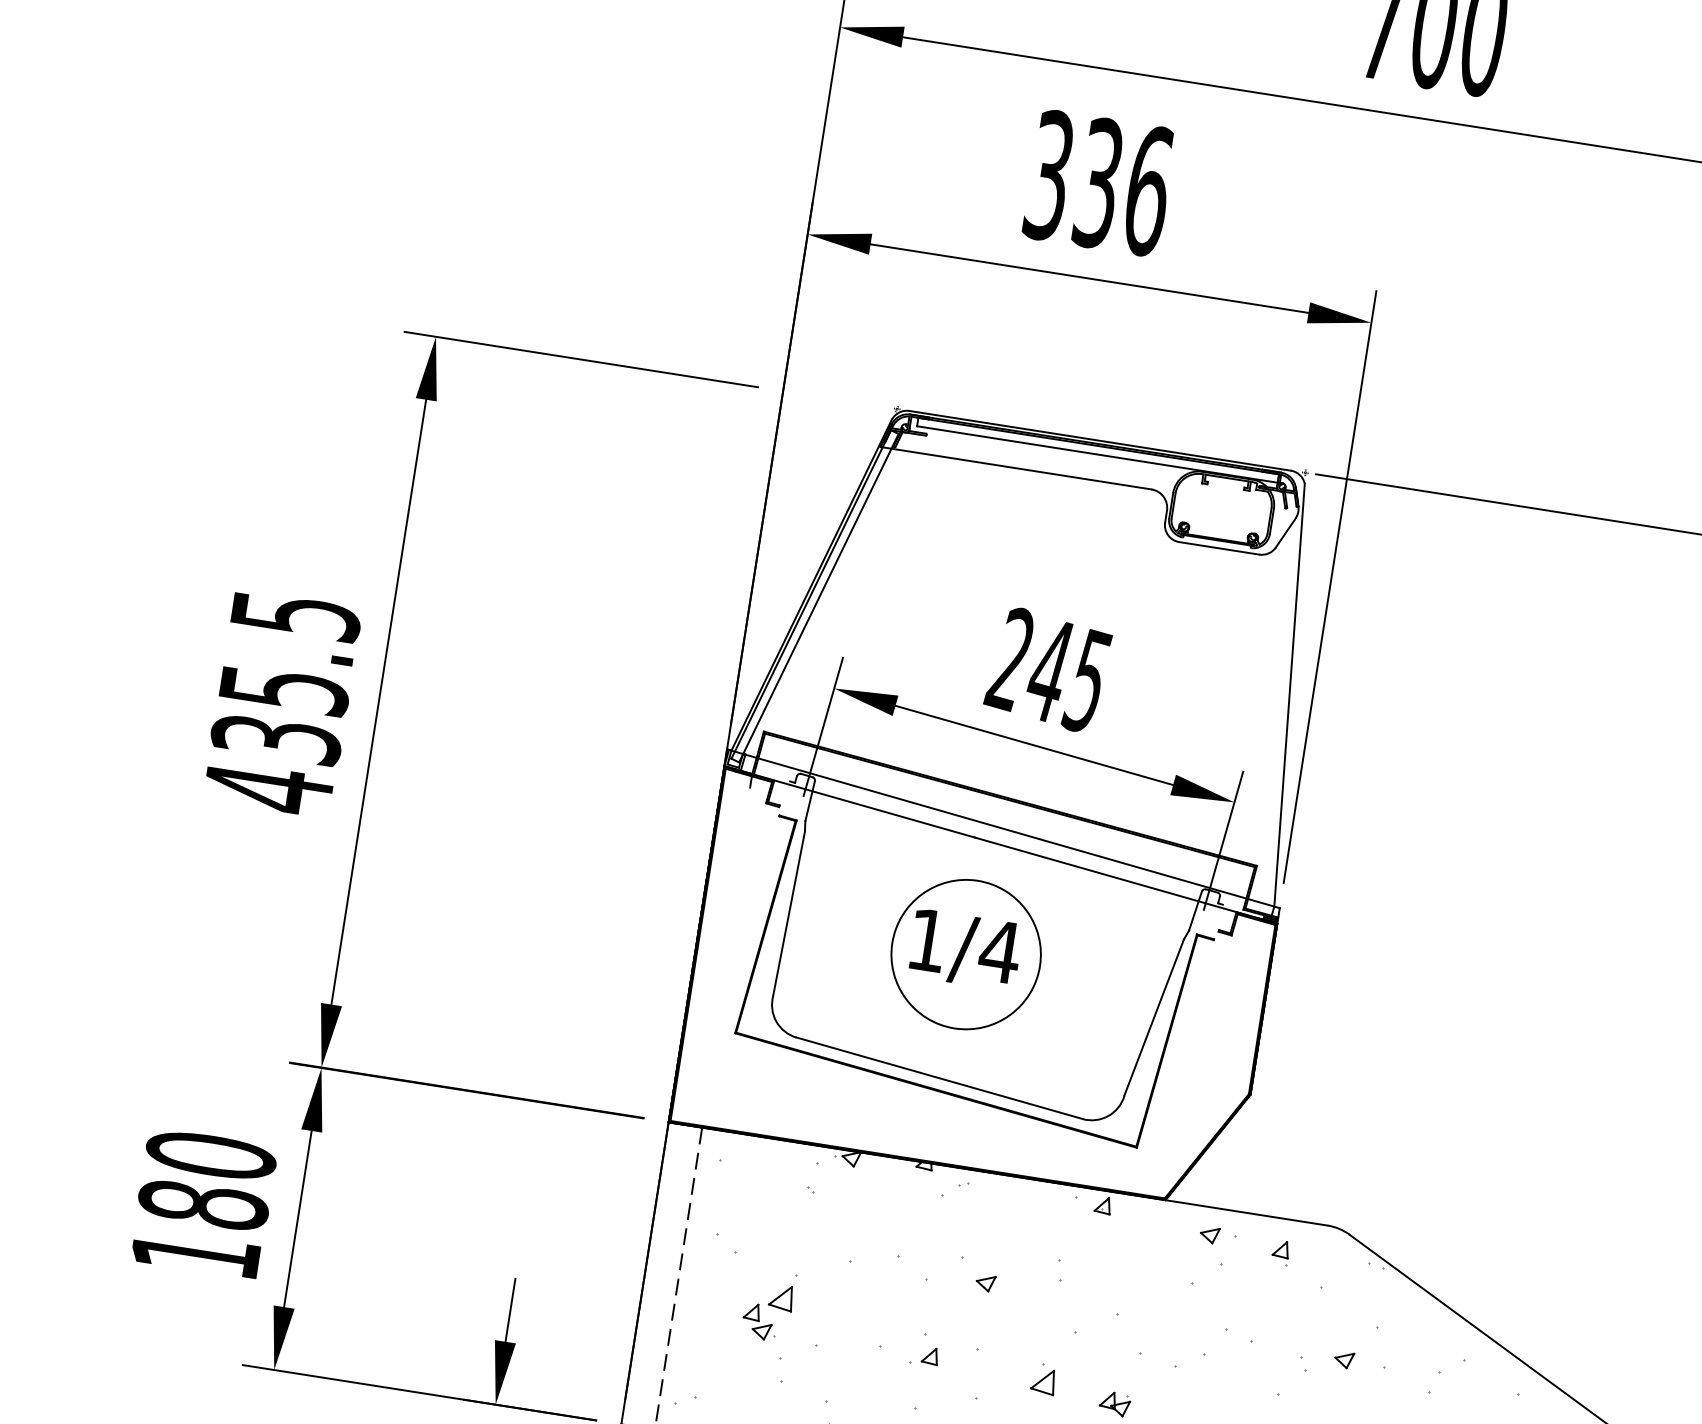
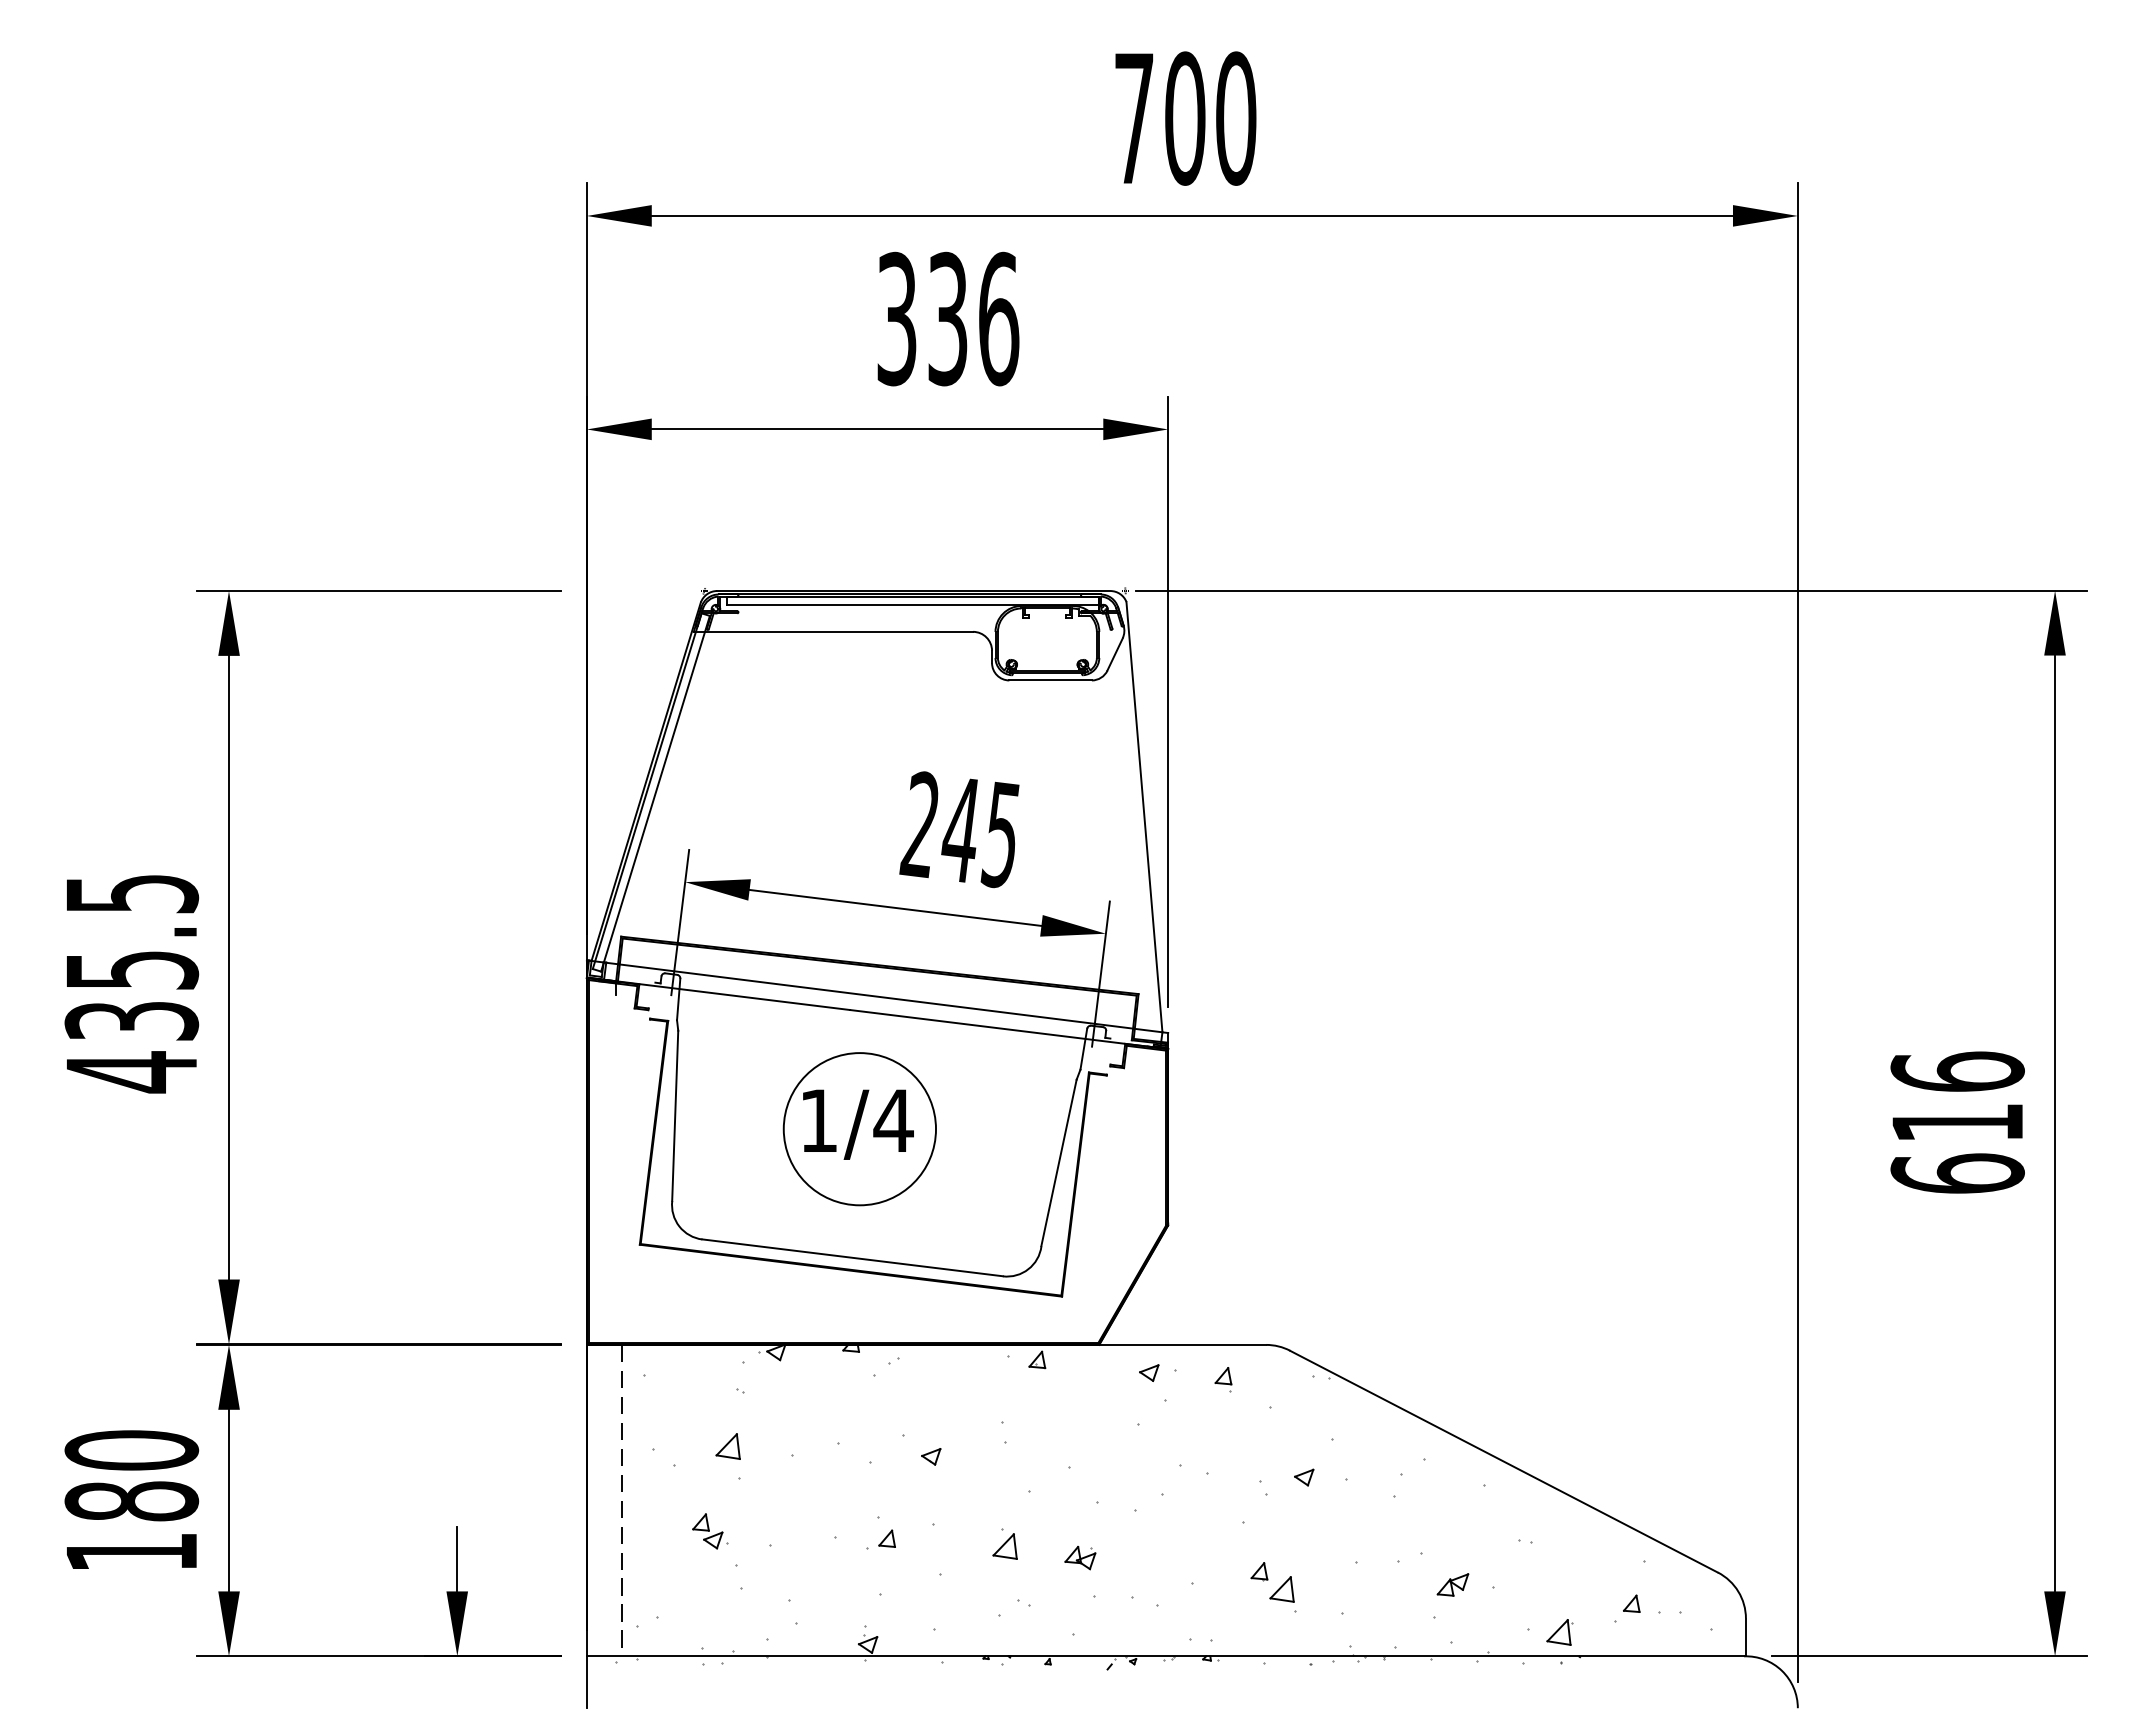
text: (1099, 182) -> (948, 318), moved
text: (1048, 669) -> (959, 829), moved
part: (780, 1297) -> (727, 1446), moved

